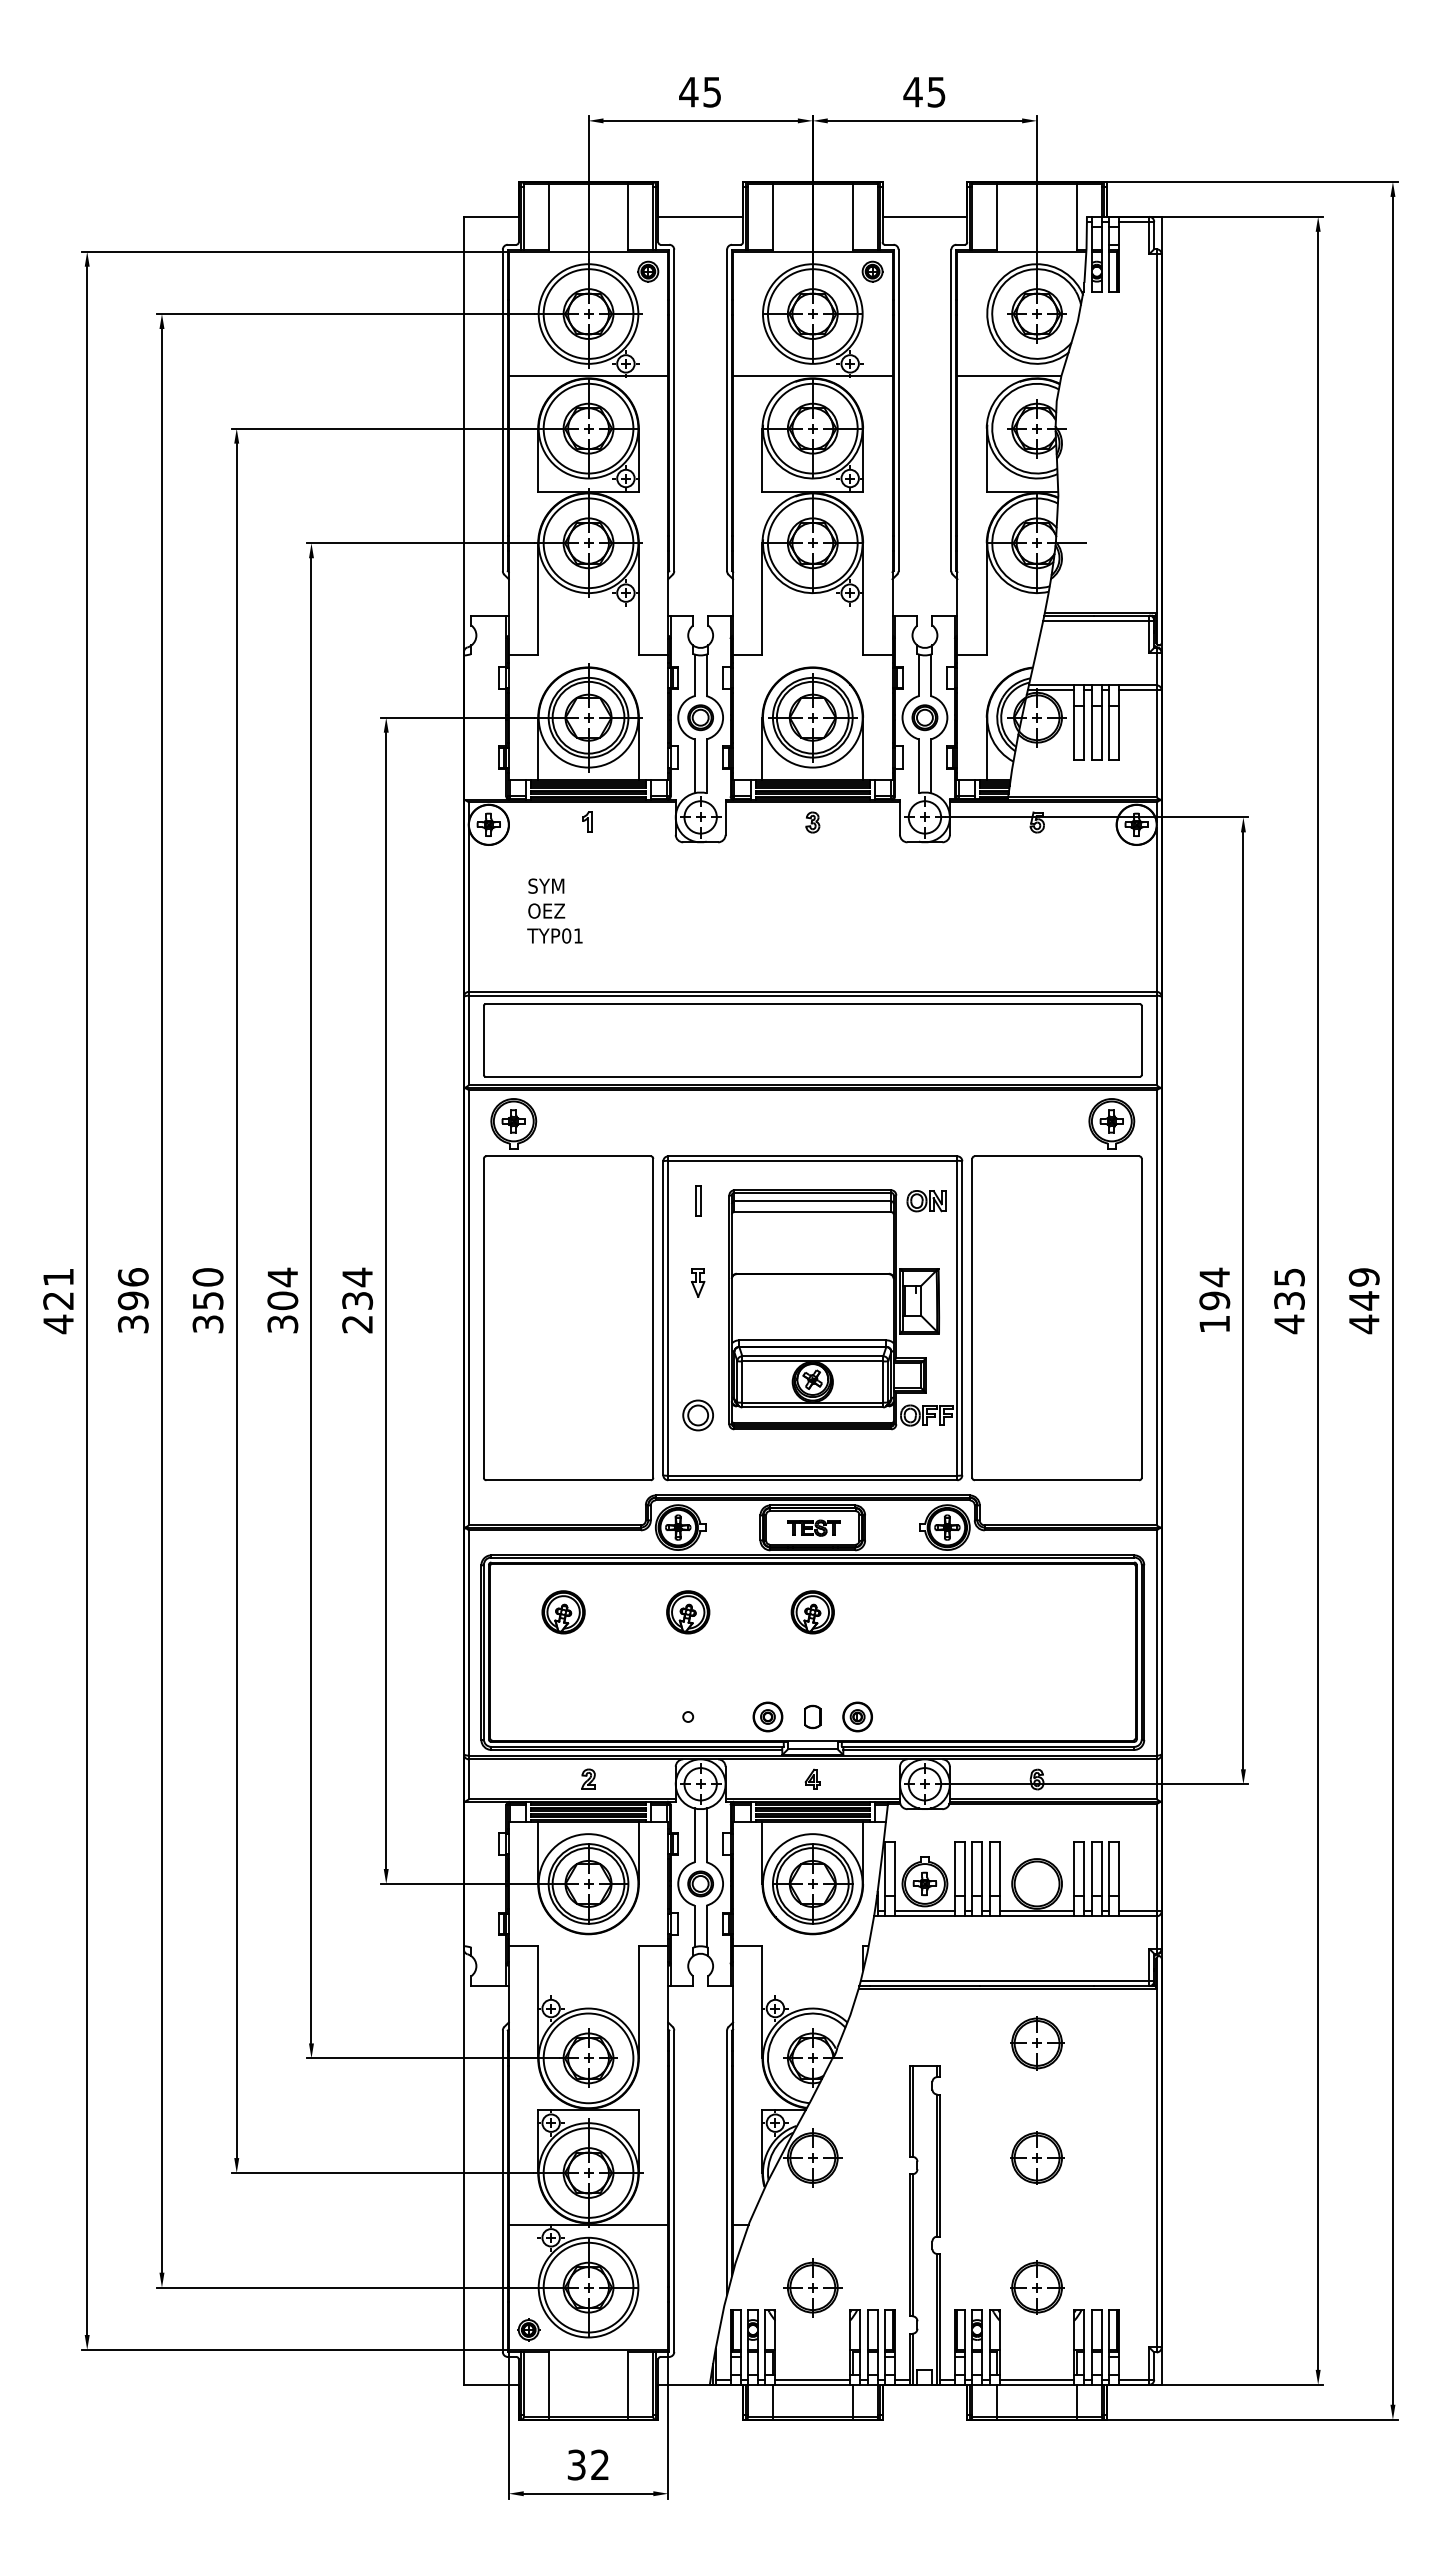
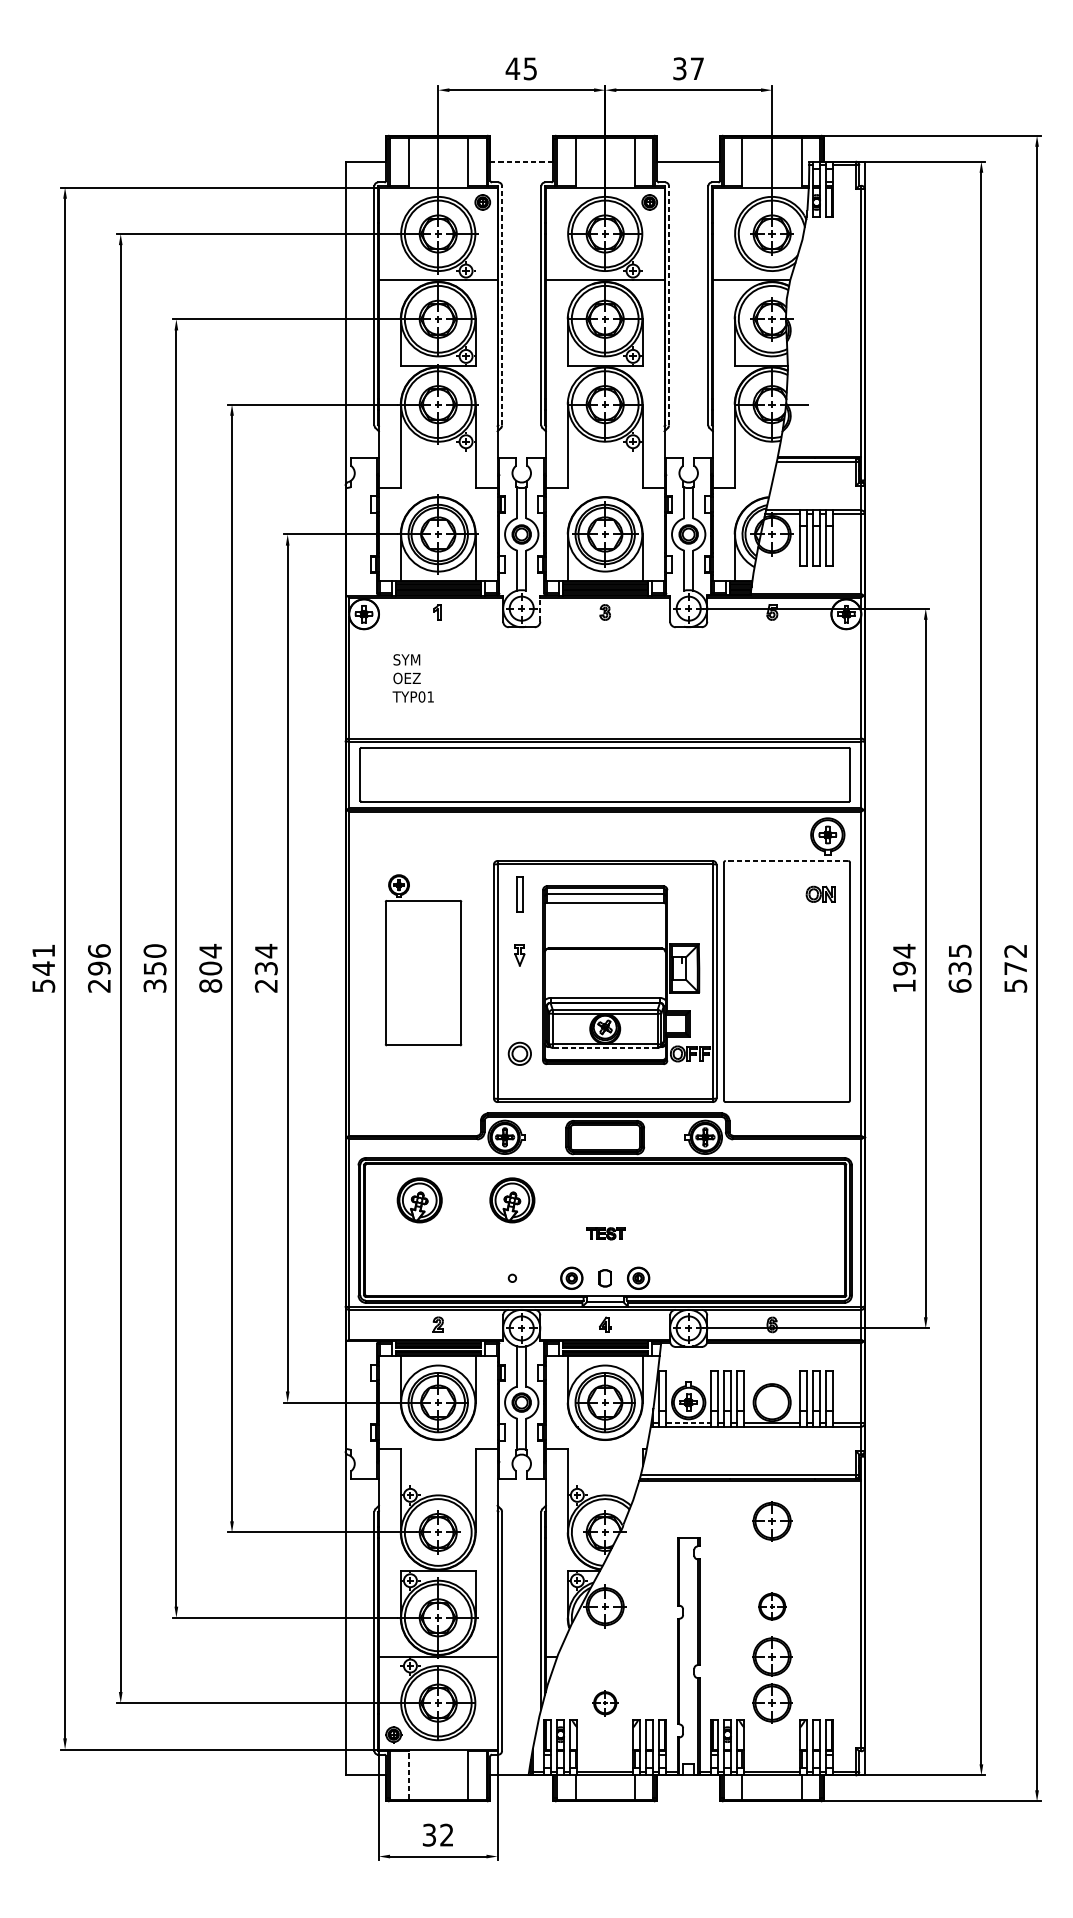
text: (924, 91) -> (688, 68), 45 -> 37
line: (701, 216) -> (522, 161), solid -> dashed
line: (674, 410) -> (502, 305), solid -> dashed
line: (898, 410) -> (669, 305), solid -> dashed
line: (725, 818) -> (540, 609), solid -> dashed
line: (1056, 1156) -> (786, 861), solid -> dashed
part: (698, 1200) -> (520, 893), size x1.6
part: (926, 1201) -> (820, 894), moved
part: (568, 1289) -> (423, 960), size x0.6
text: (1364, 1301) -> (1015, 969), 449 -> 572
text: (58, 1312) -> (43, 977), 421 -> 541
text: (133, 1324) -> (99, 986), 396 -> 296
text: (282, 1324) -> (210, 986), 304 -> 804
text: (1289, 1324) -> (960, 986), 435 -> 635
line: (812, 1407) -> (604, 1047), solid -> dashed
part: (813, 1527) -> (605, 1233), moved
part: (563, 1612) -> (419, 1200), size x1.4
part: (688, 1612) -> (512, 1200), size x1.4
part: (812, 1612) -> (604, 1200), removed
line: (924, 1911) -> (688, 1423), solid -> dashed
part: (1037, 2157) -> (772, 1606), size x0.7
part: (1037, 2225) -> (772, 1656), added
part: (812, 2287) -> (604, 1703), size x0.6
line: (548, 2384) -> (408, 1775), solid -> dashed

